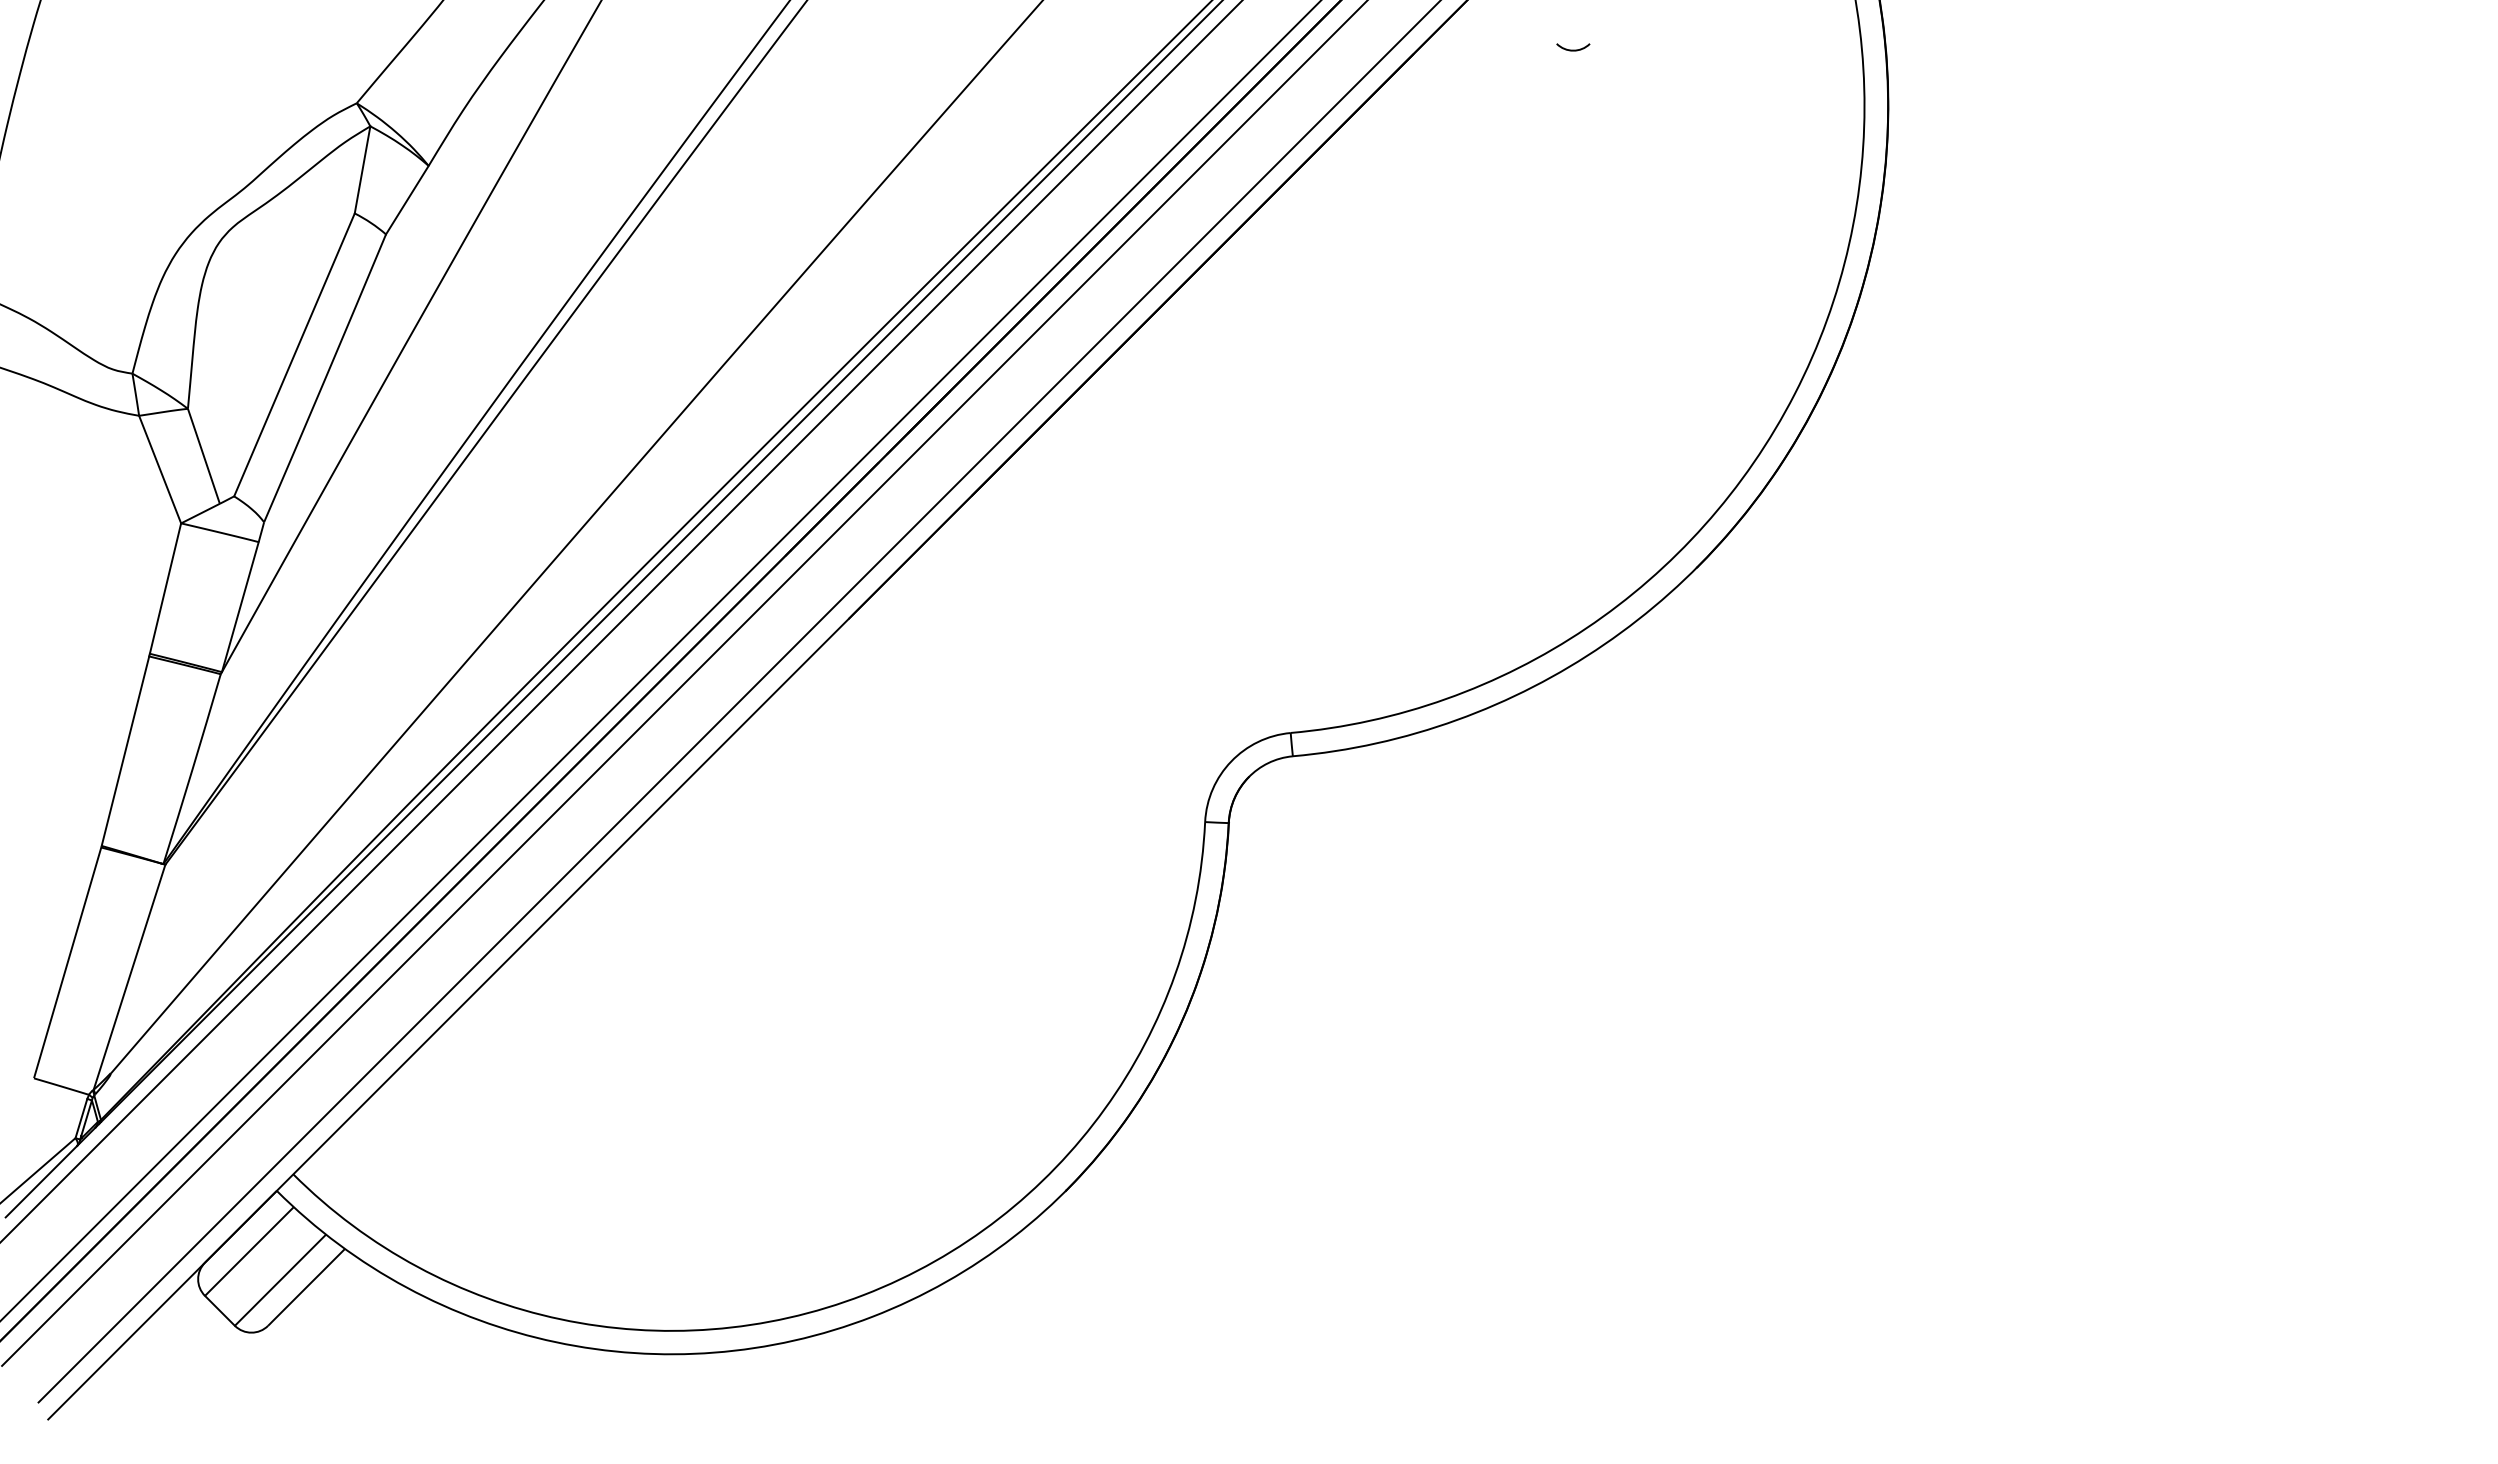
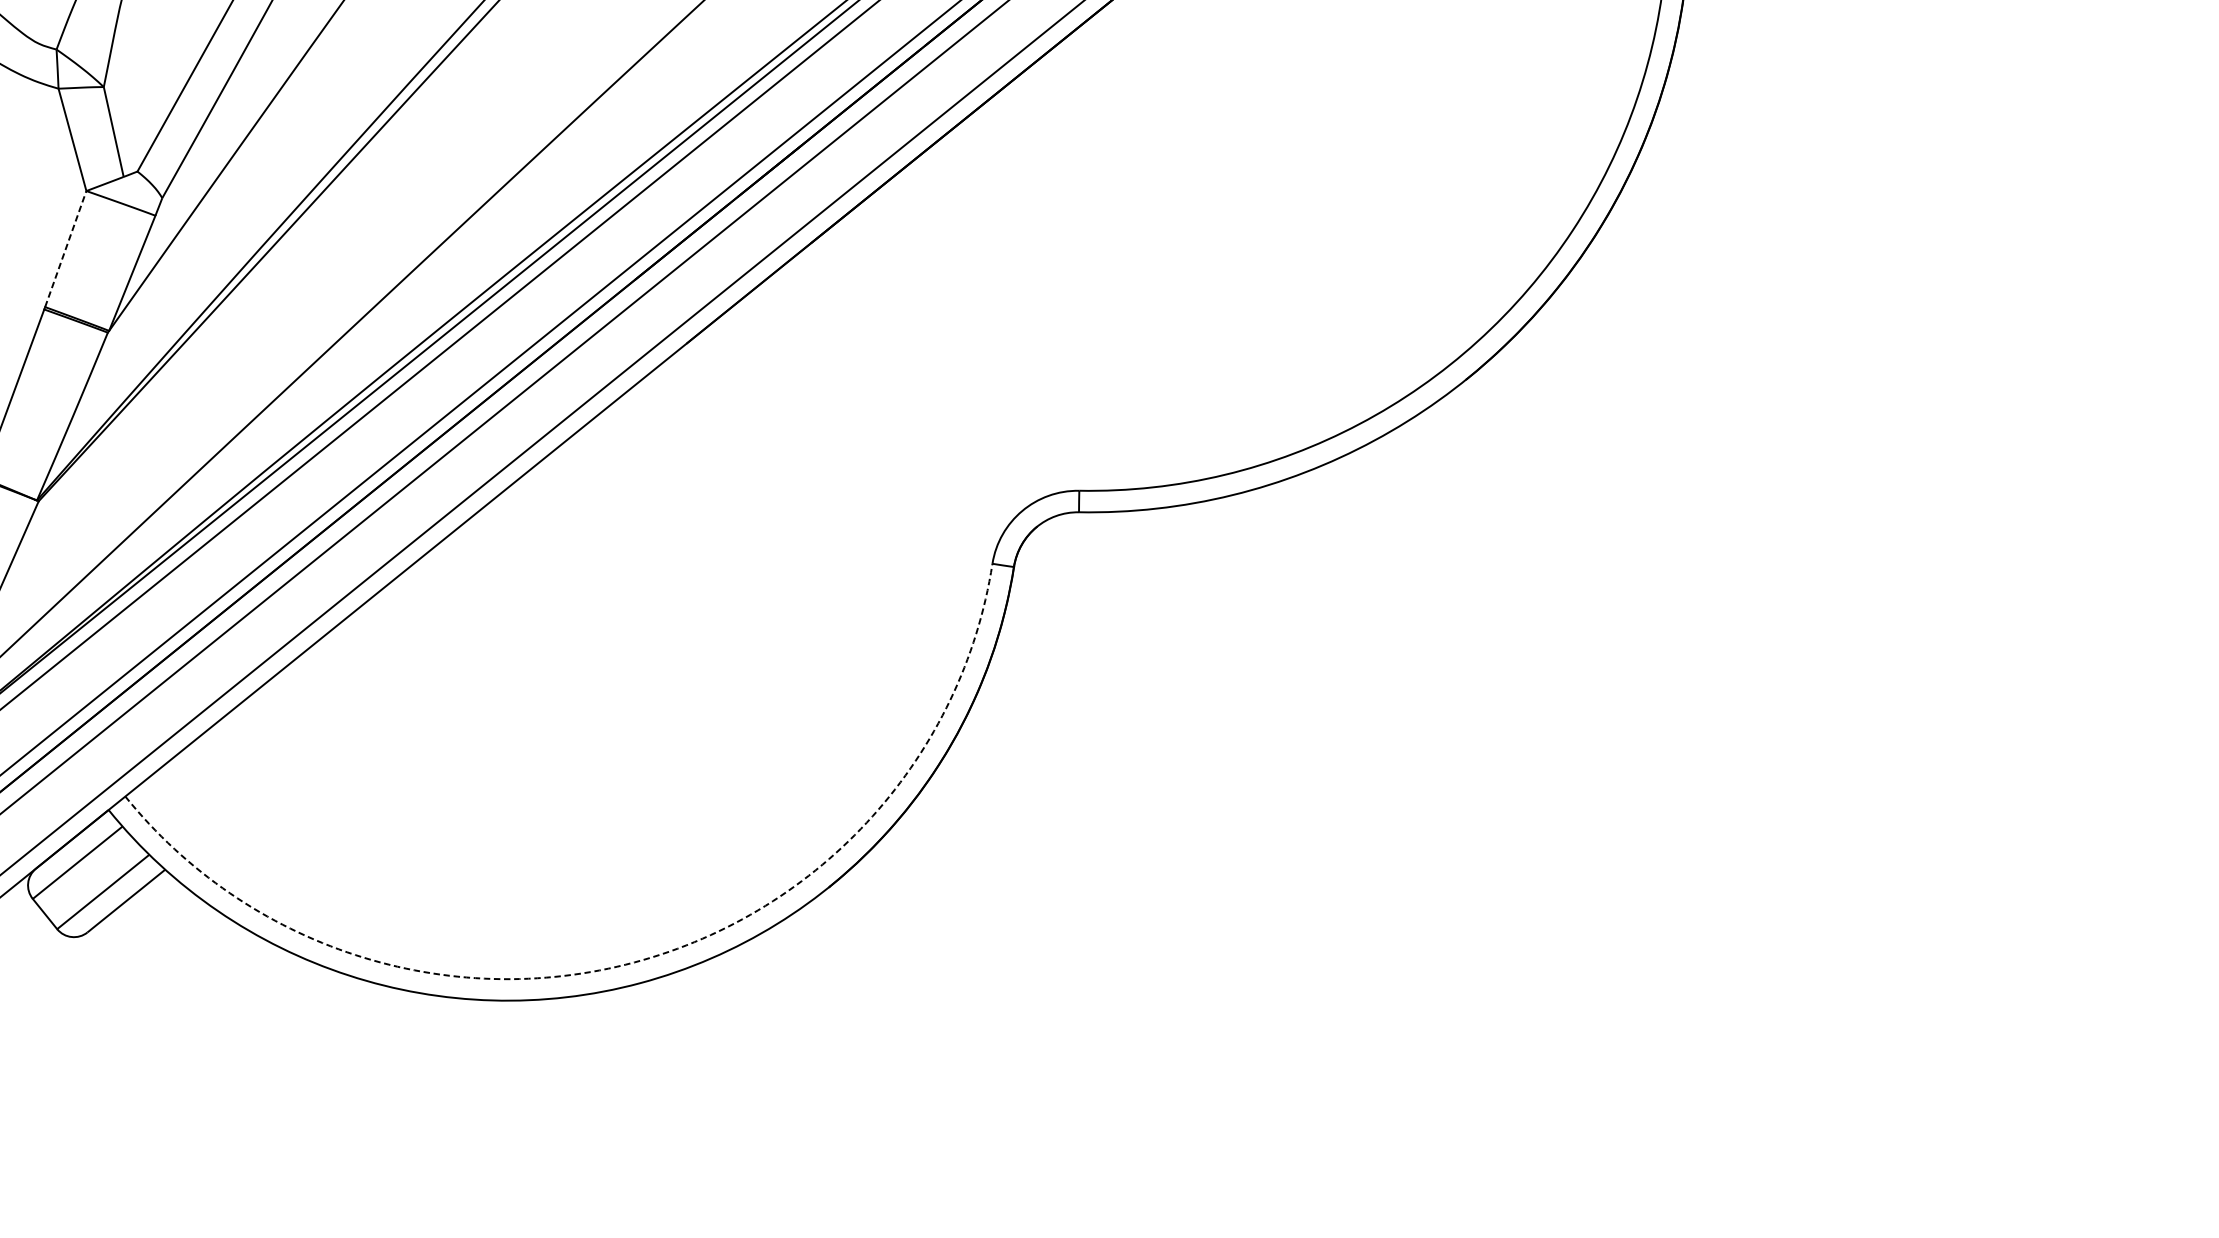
line: (165, 588) -> (65, 248), solid -> dashed
arc: (863, 1294) -> (634, 961), solid -> dashed

